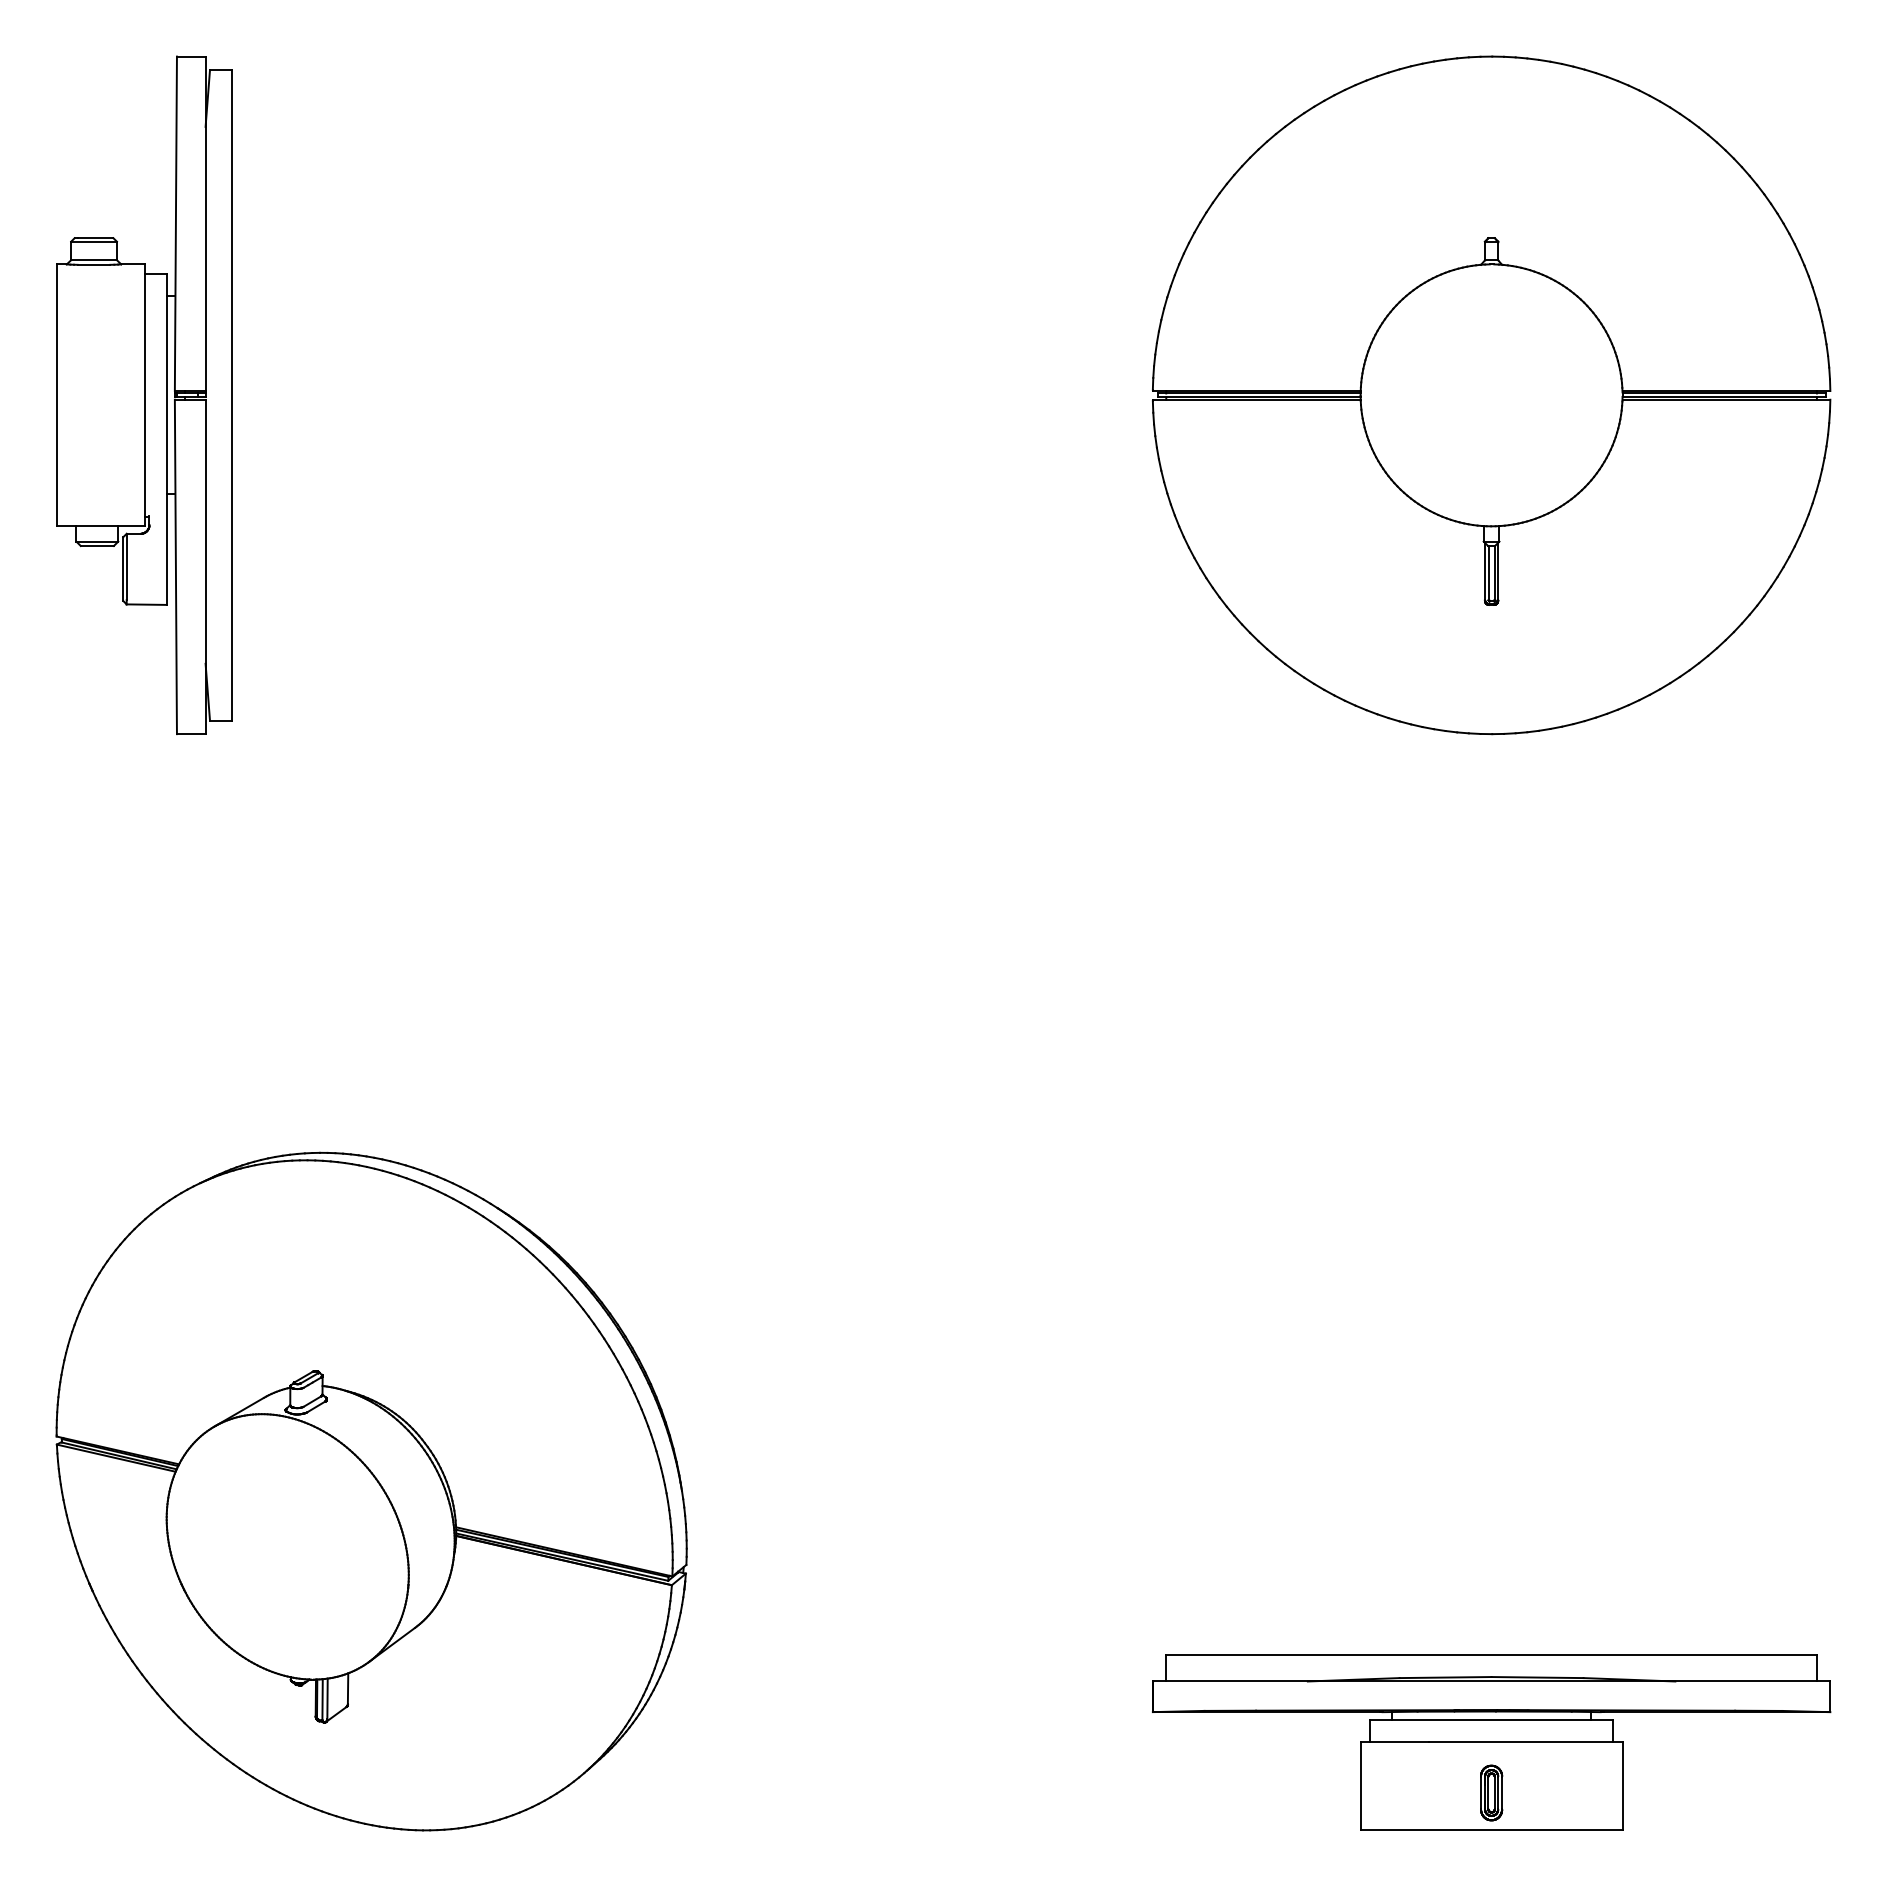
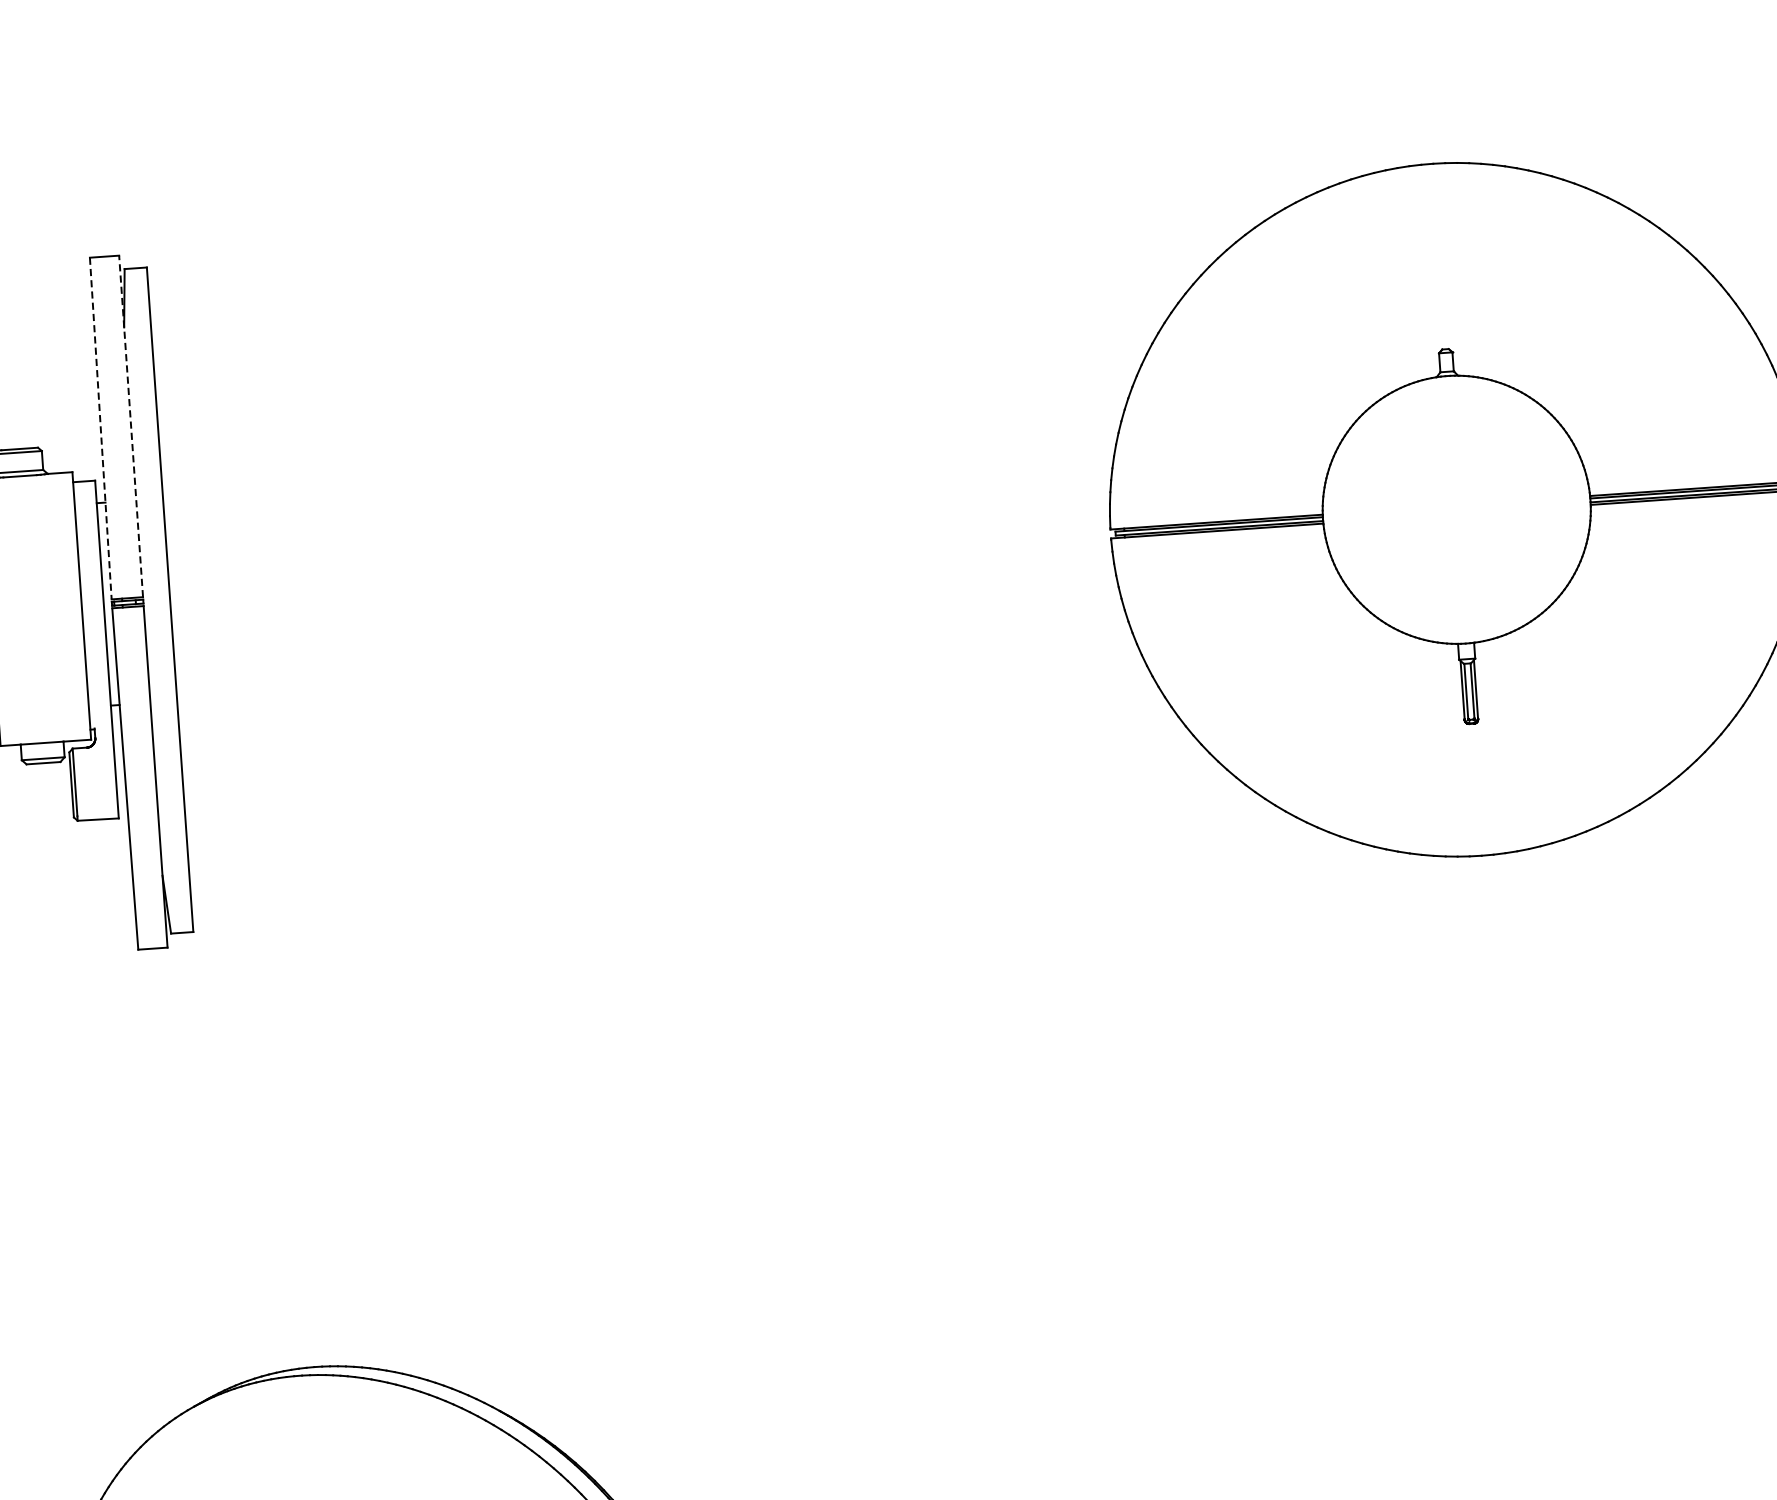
line: (205, 223) -> (130, 426), solid -> dashed
line: (175, 224) -> (100, 429), solid -> dashed

